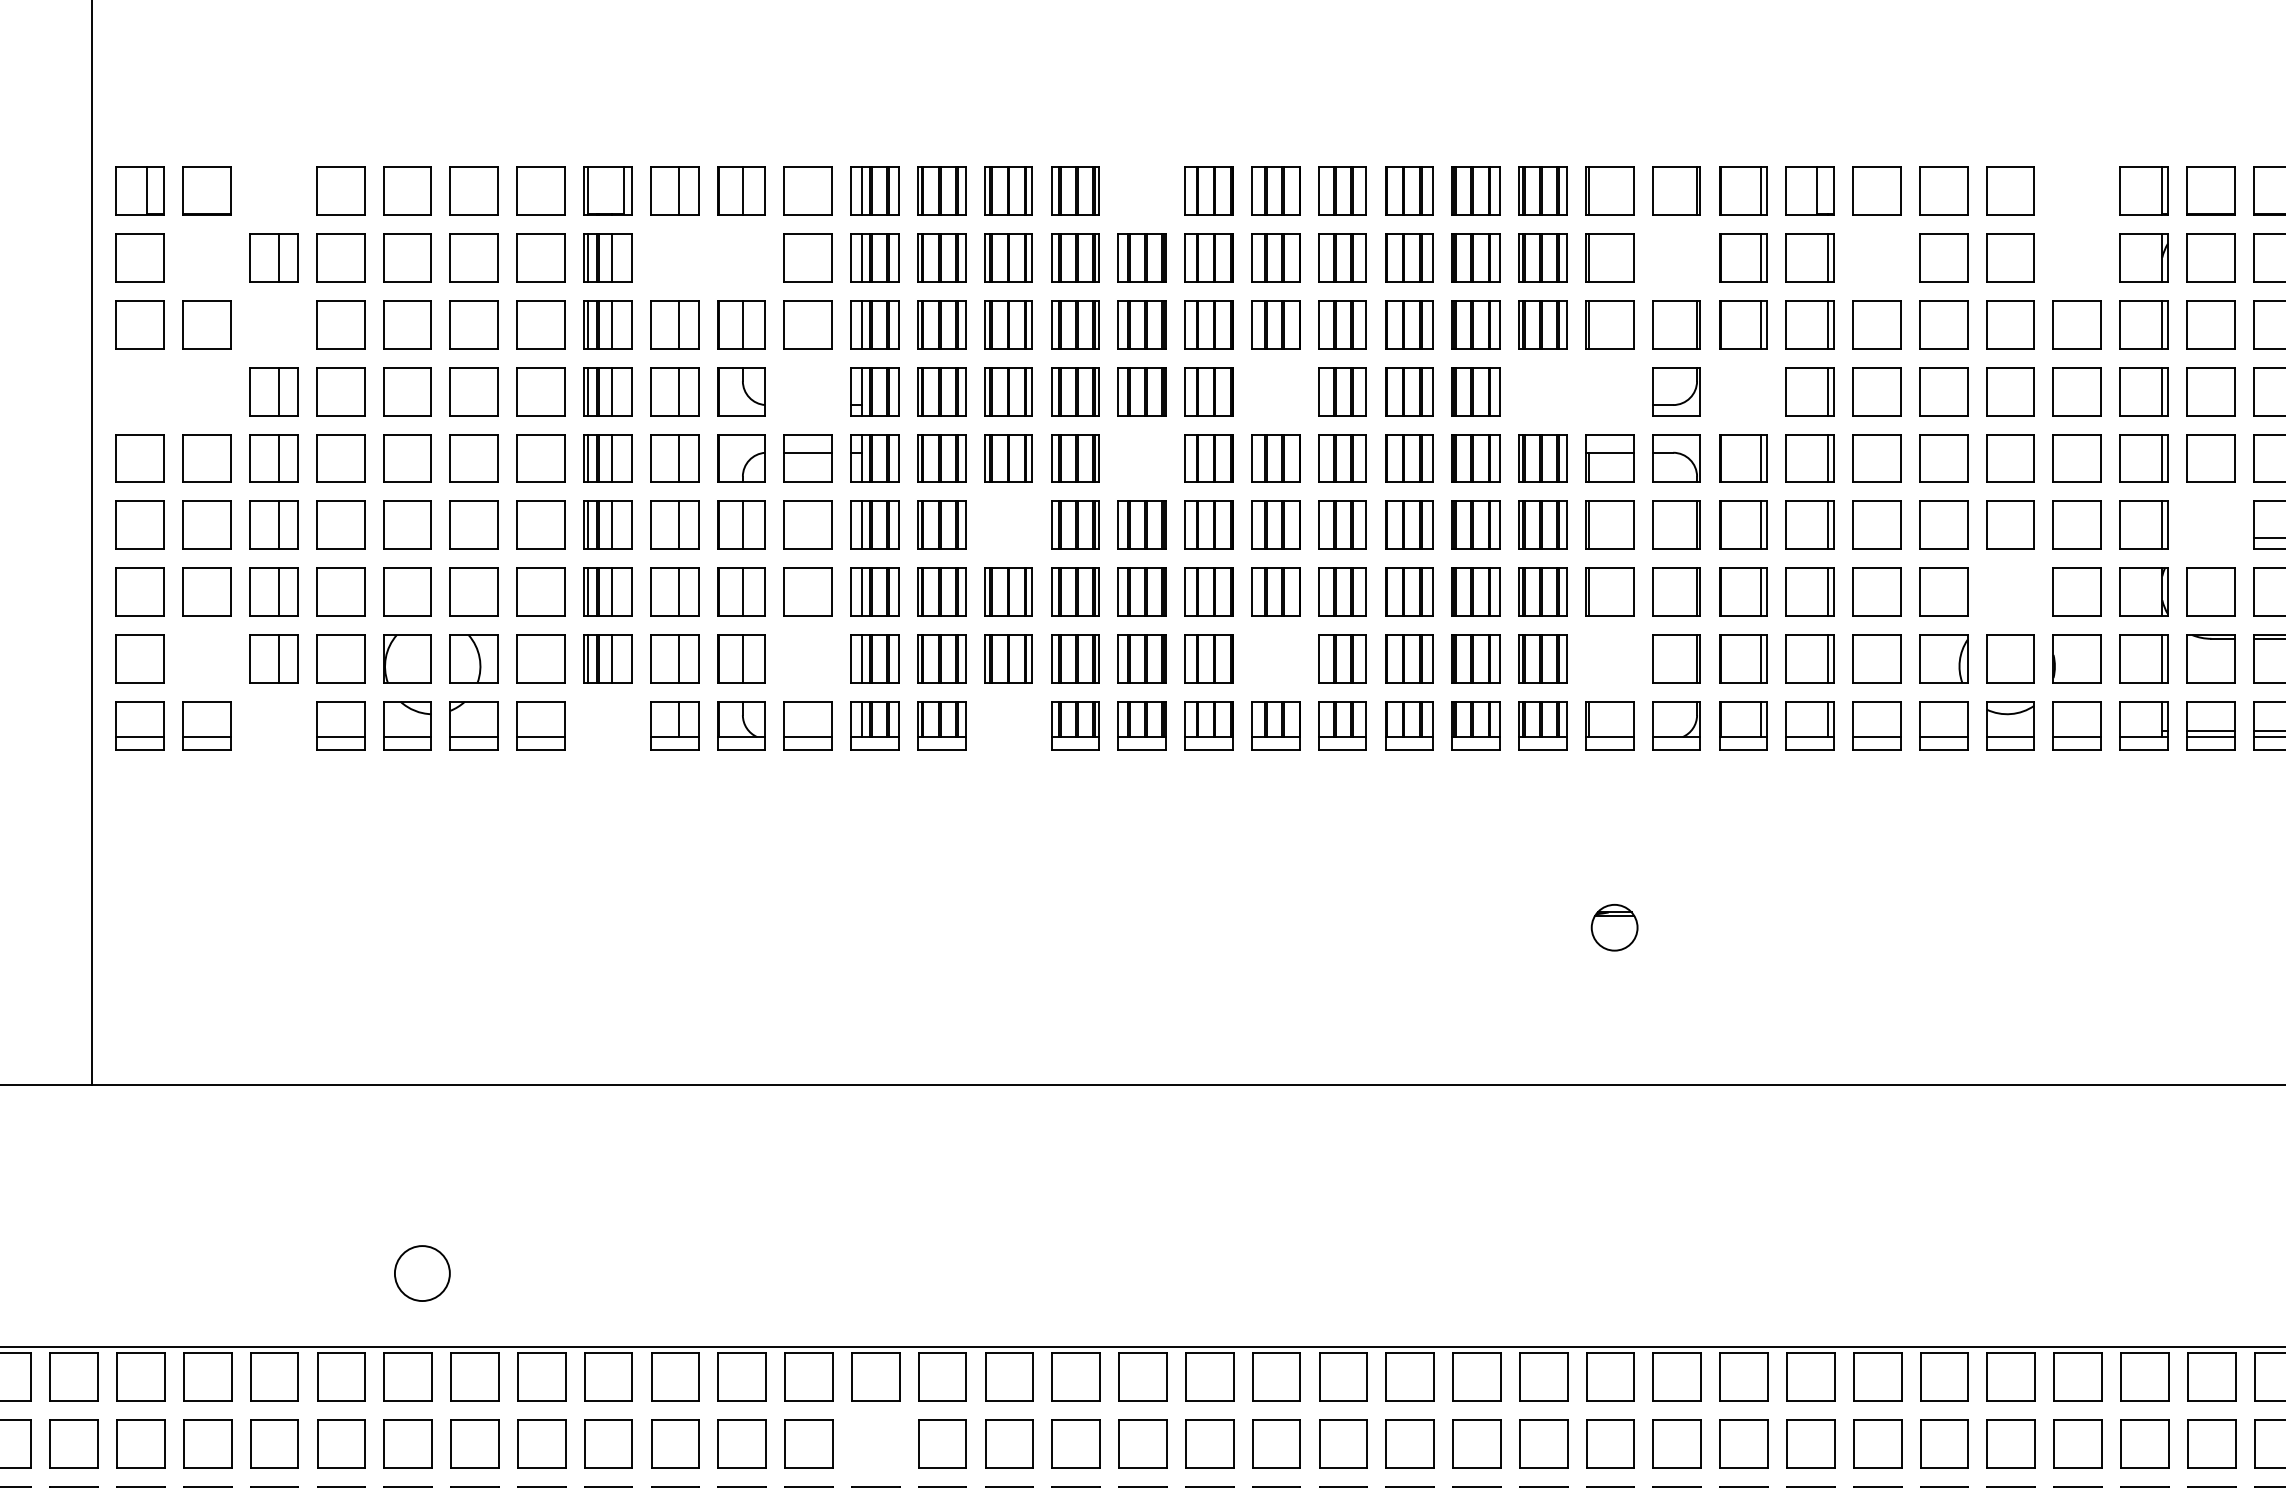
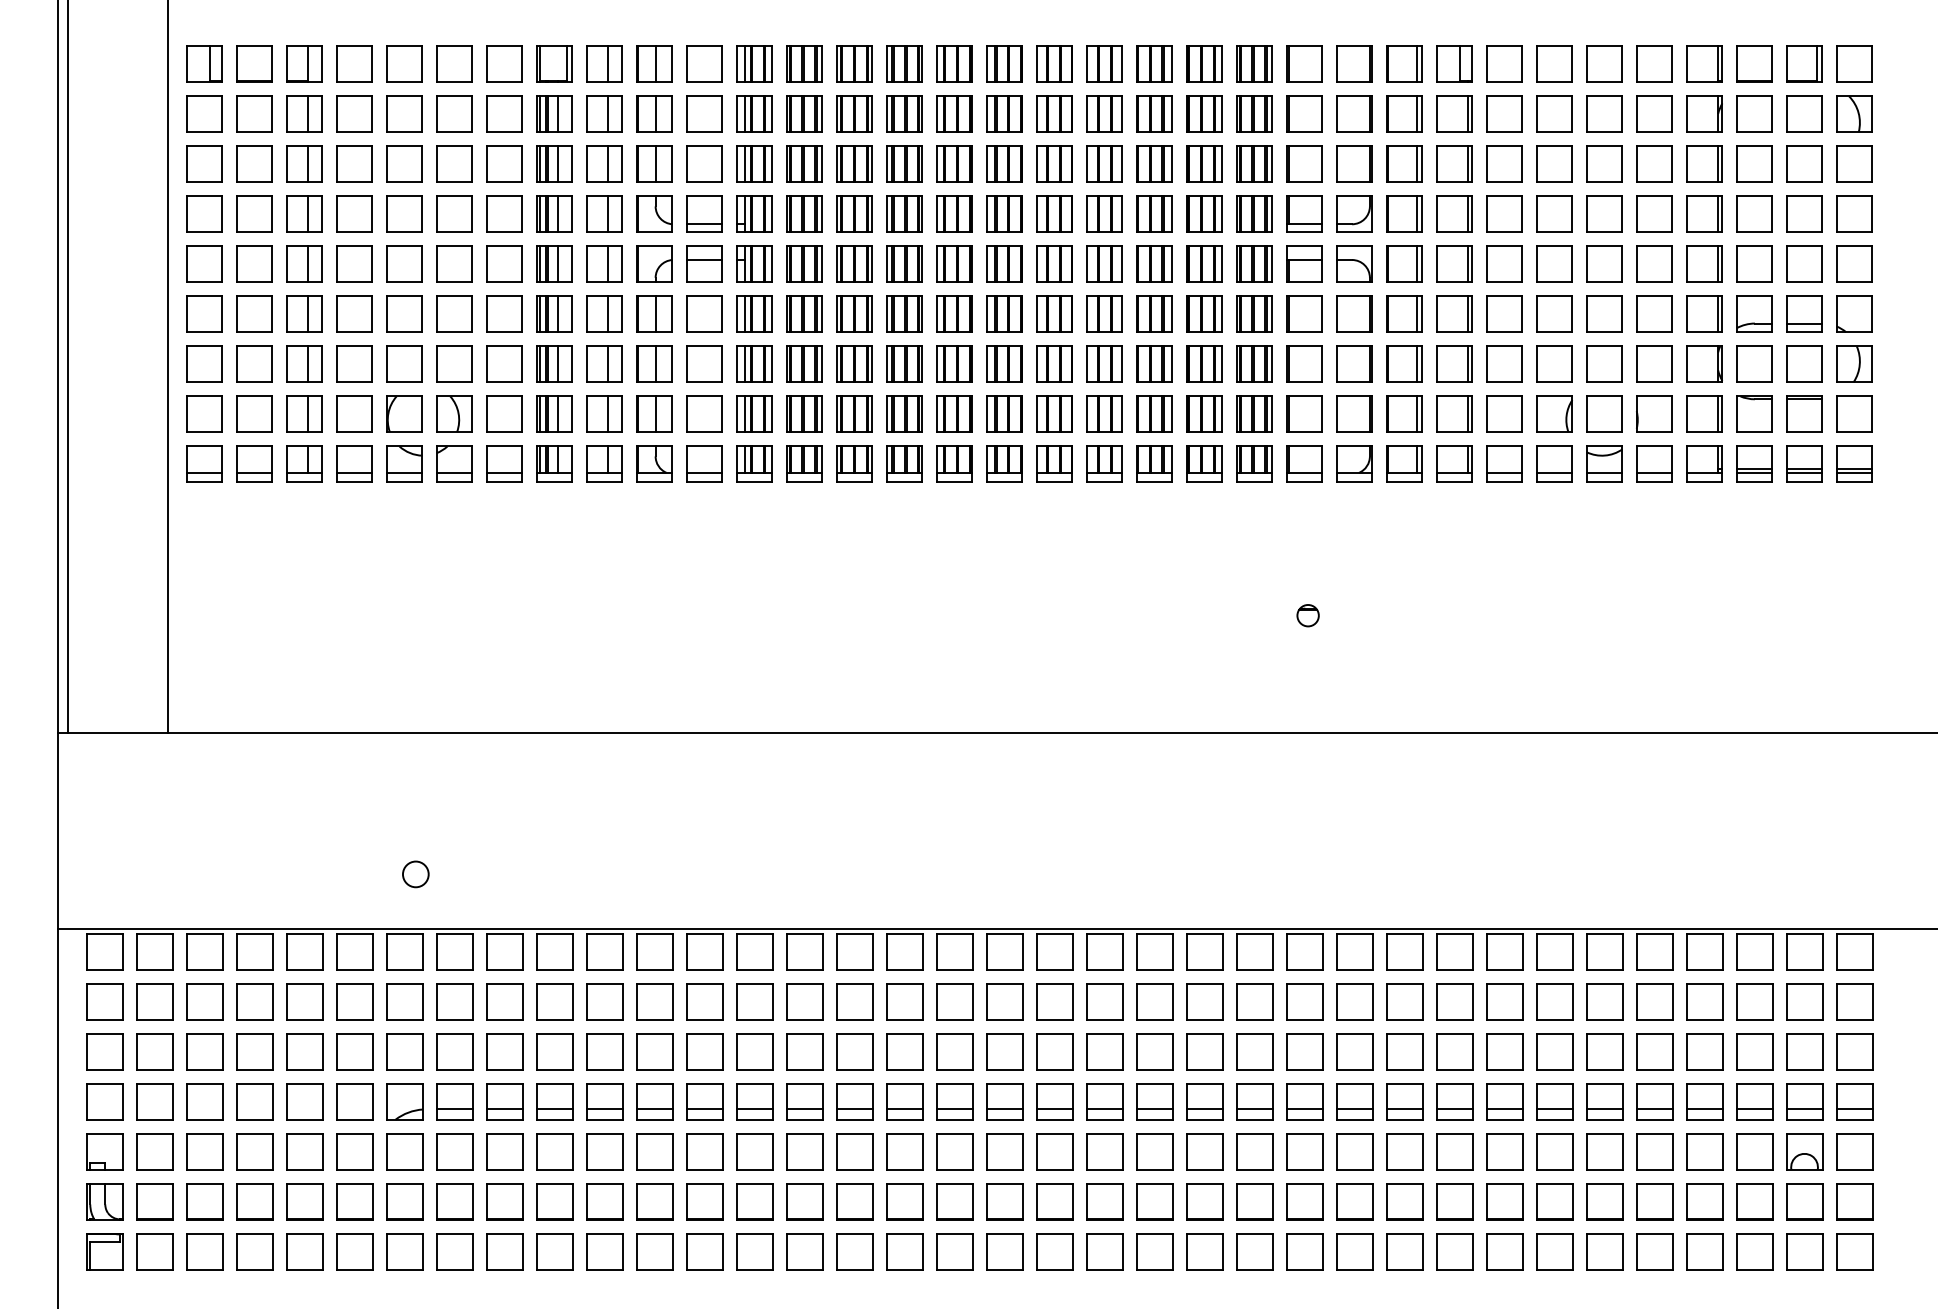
part: (273, 190) -> (304, 63), added
part: (1142, 190) -> (954, 63), added
part: (2077, 190) -> (1654, 63), added
part: (206, 257) -> (254, 113), added
part: (674, 257) -> (604, 113), added
part: (741, 257) -> (654, 113), added
part: (1676, 257) -> (1354, 113), added
part: (1876, 257) -> (1504, 113), added
part: (2077, 257) -> (1654, 113), added
part: (273, 323) -> (304, 163), added
part: (140, 390) -> (204, 213), added
part: (206, 390) -> (254, 213), added
part: (808, 390) -> (704, 213), added
part: (1275, 390) -> (1054, 213), added
part: (1542, 390) -> (1254, 213), added
part: (1609, 390) -> (1304, 213), added
part: (1743, 390) -> (1404, 213), added
part: (1142, 457) -> (954, 263), added
part: (1008, 524) -> (854, 313), added
part: (2210, 524) -> (1754, 313), added
part: (2010, 591) -> (1604, 363), added
part: (206, 657) -> (254, 413), added
part: (808, 657) -> (704, 413), added
part: (1275, 657) -> (1054, 413), added
part: (1609, 657) -> (1304, 413), added
part: (273, 724) -> (304, 463), added
part: (607, 724) -> (554, 463), added
part: (1008, 724) -> (854, 463), added
part: (1613, 927) -> (1307, 615), size x0.62
circle: (422, 1273) -> (415, 874), size x0.62
part: (874, 1443) -> (754, 1001), added

